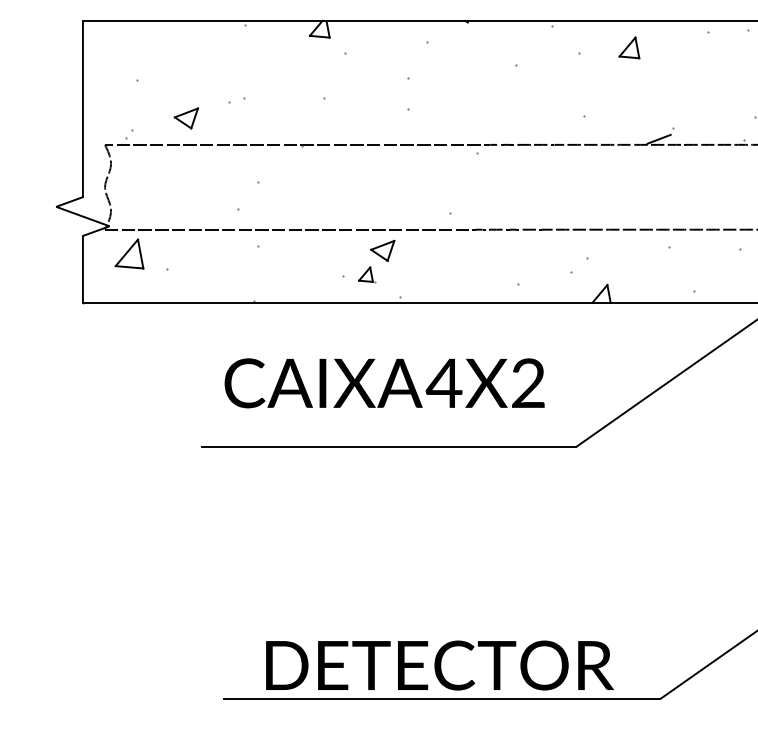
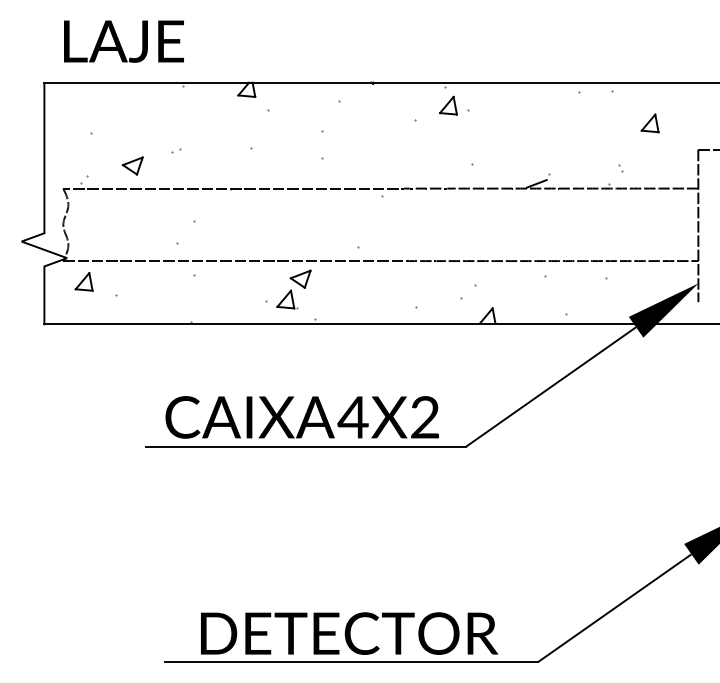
part: (629, 47) -> (448, 105), moved
part: (237, 100) -> (176, 150), size x0.62
part: (128, 253) -> (83, 281), size x0.71
part: (367, 274) -> (287, 299), size x1.43
text: (383, 383) -> (301, 417), moved

